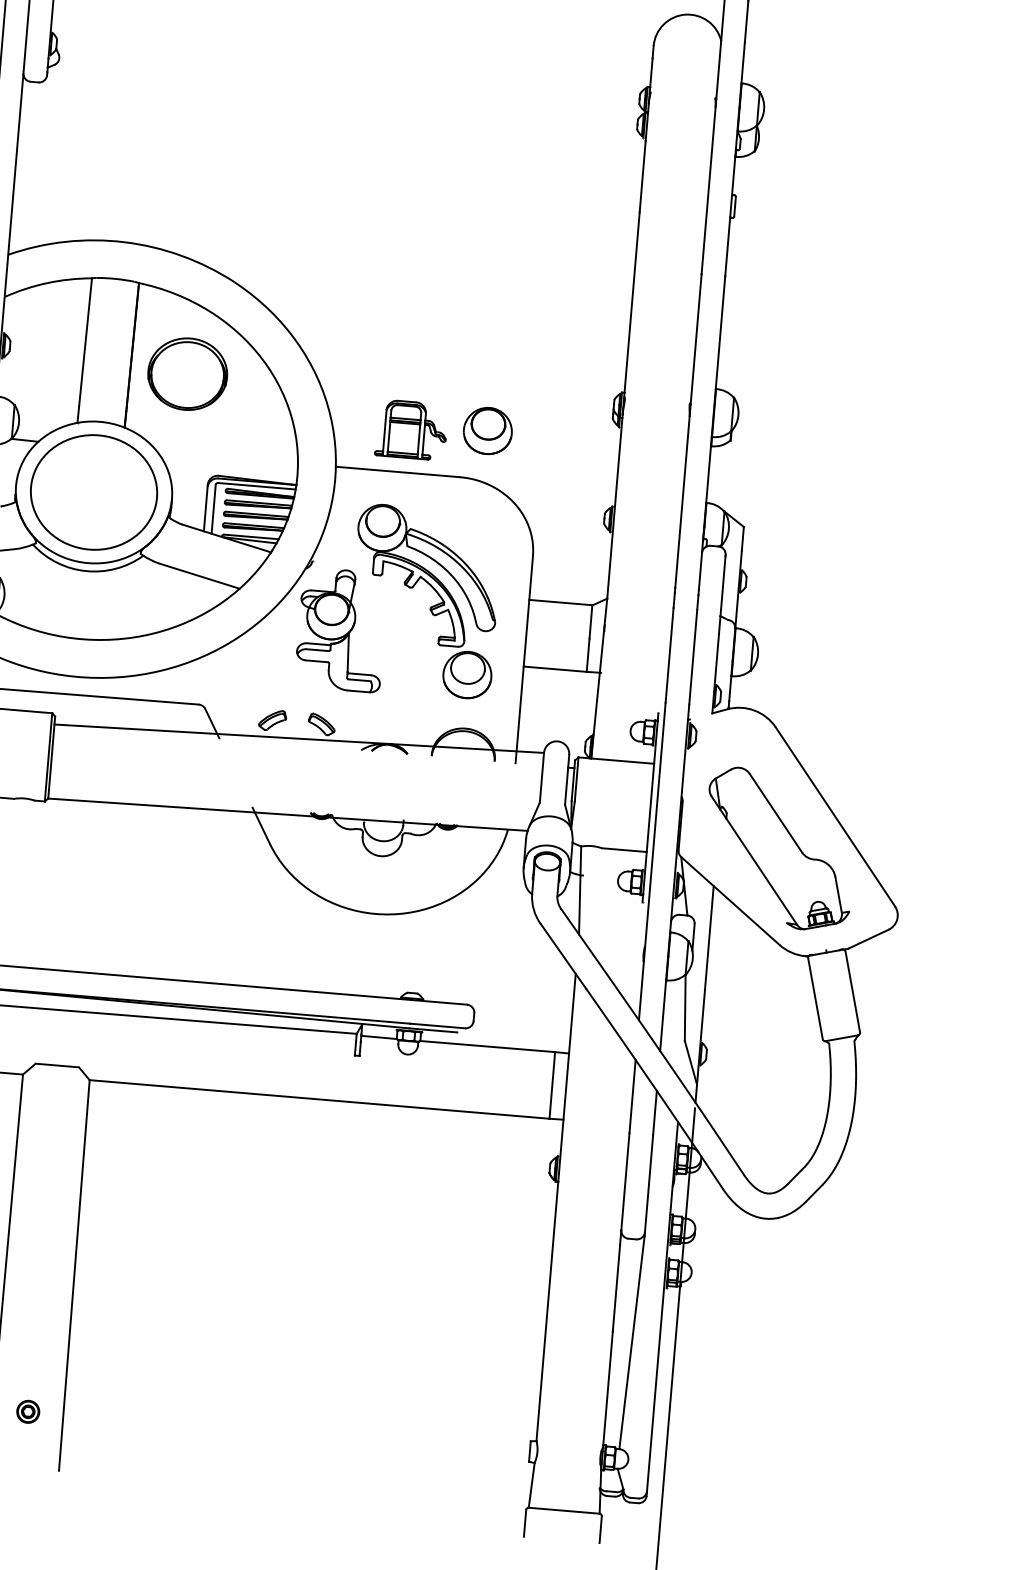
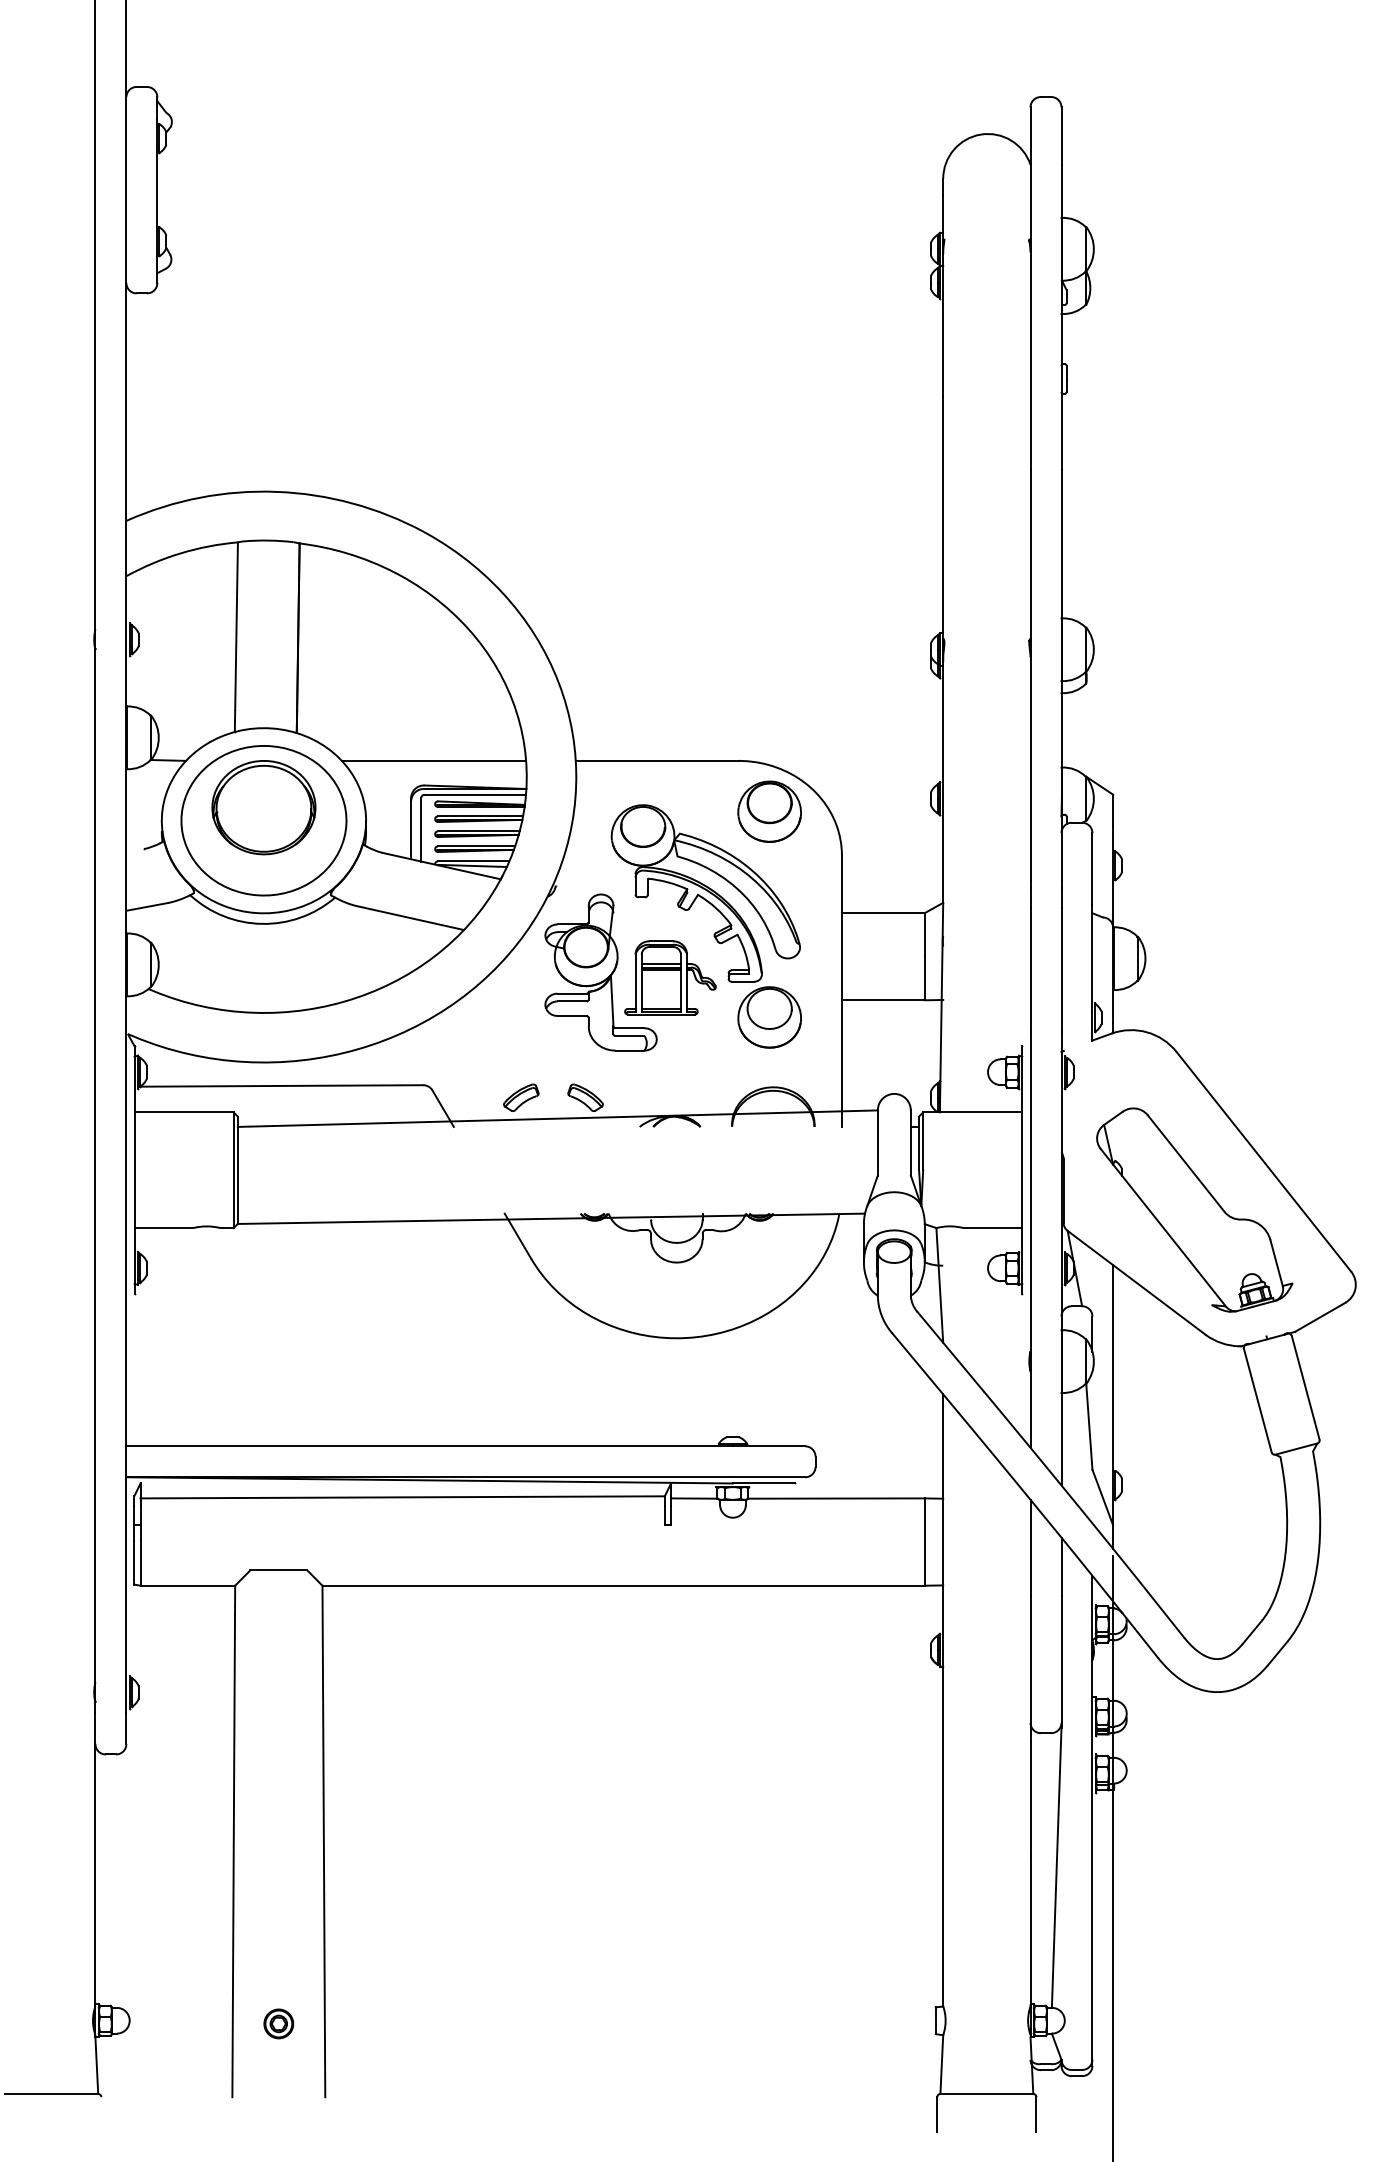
part: (187, 374) -> (263, 807), moved
part: (411, 429) -> (670, 977), moved
part: (487, 430) -> (769, 811), moved
line: (227, 457) -> (433, 760), added

